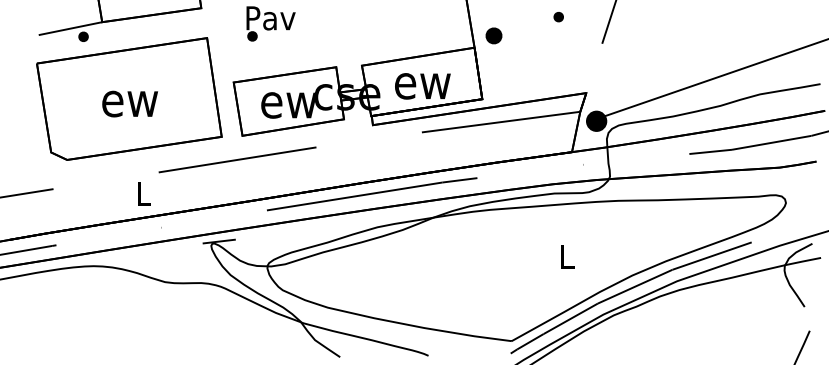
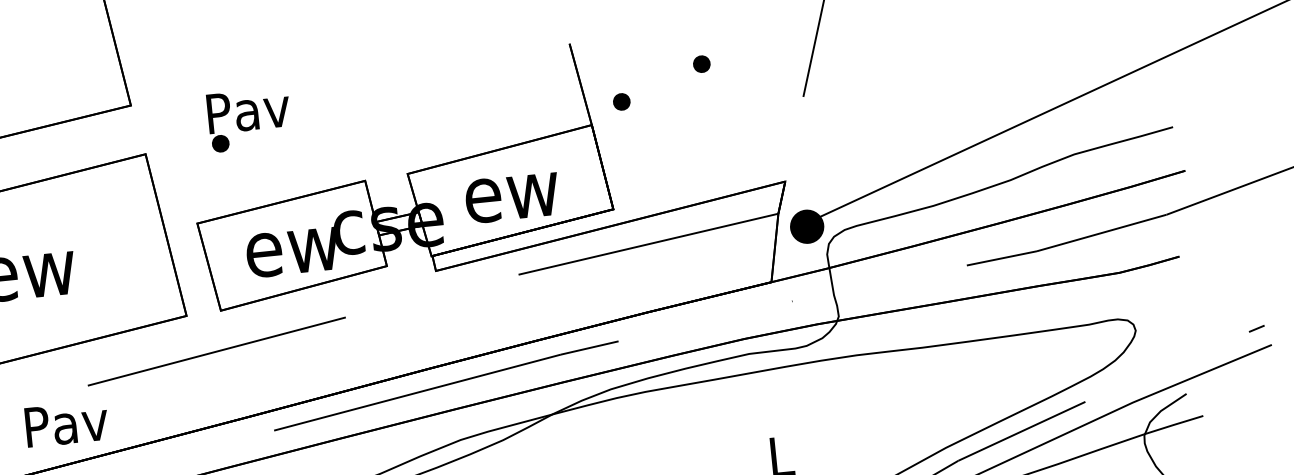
part: (558, 17) -> (701, 64), moved
part: (493, 35) -> (621, 101), size x0.62
text: (143, 194) -> (66, 424), L -> Pav

